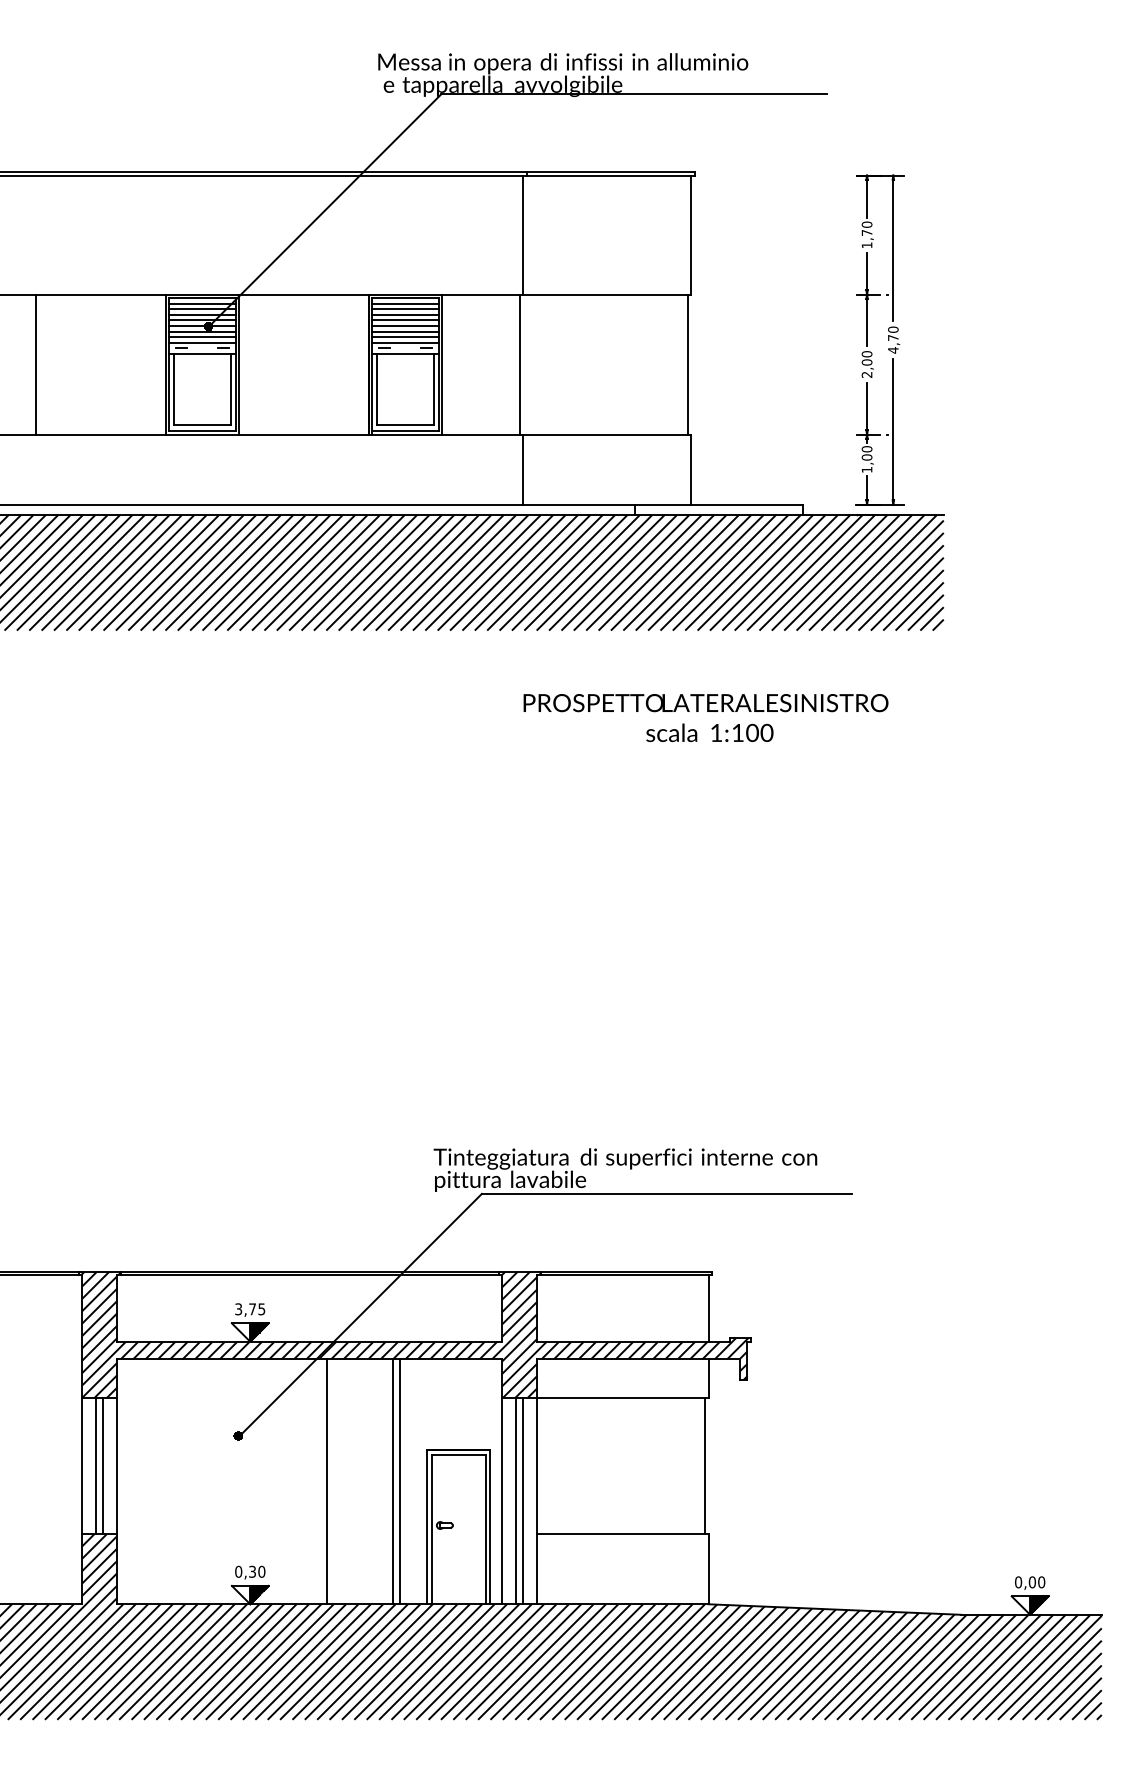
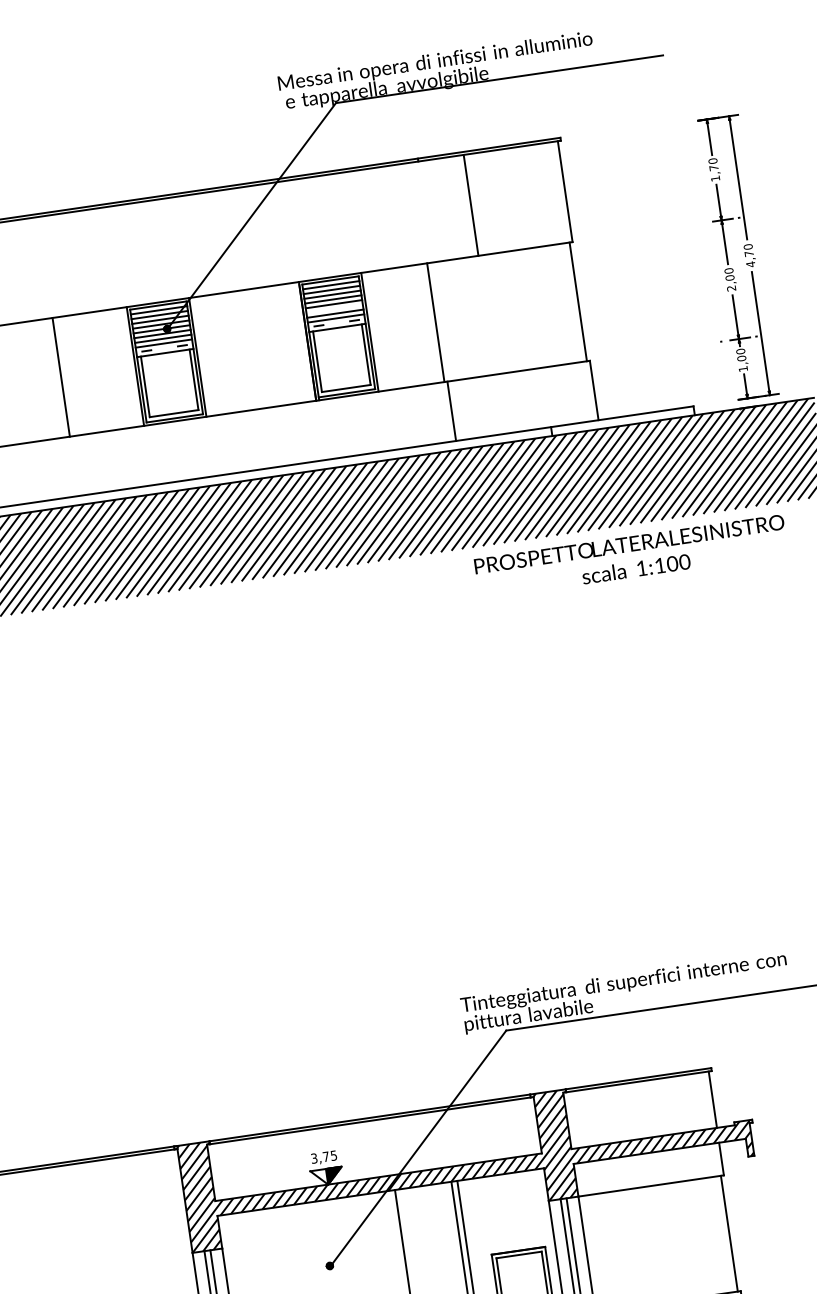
line: (523, 234) -> (471, 204), moved
line: (405, 331) -> (334, 308), removed
line: (36, 364) -> (61, 377), moved
text: (705, 718) -> (630, 557), moved

